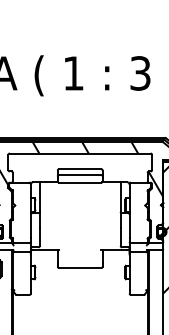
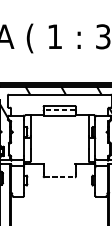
line: (79, 175) -> (59, 110), solid -> dashed
line: (80, 268) -> (59, 177), solid -> dashed

